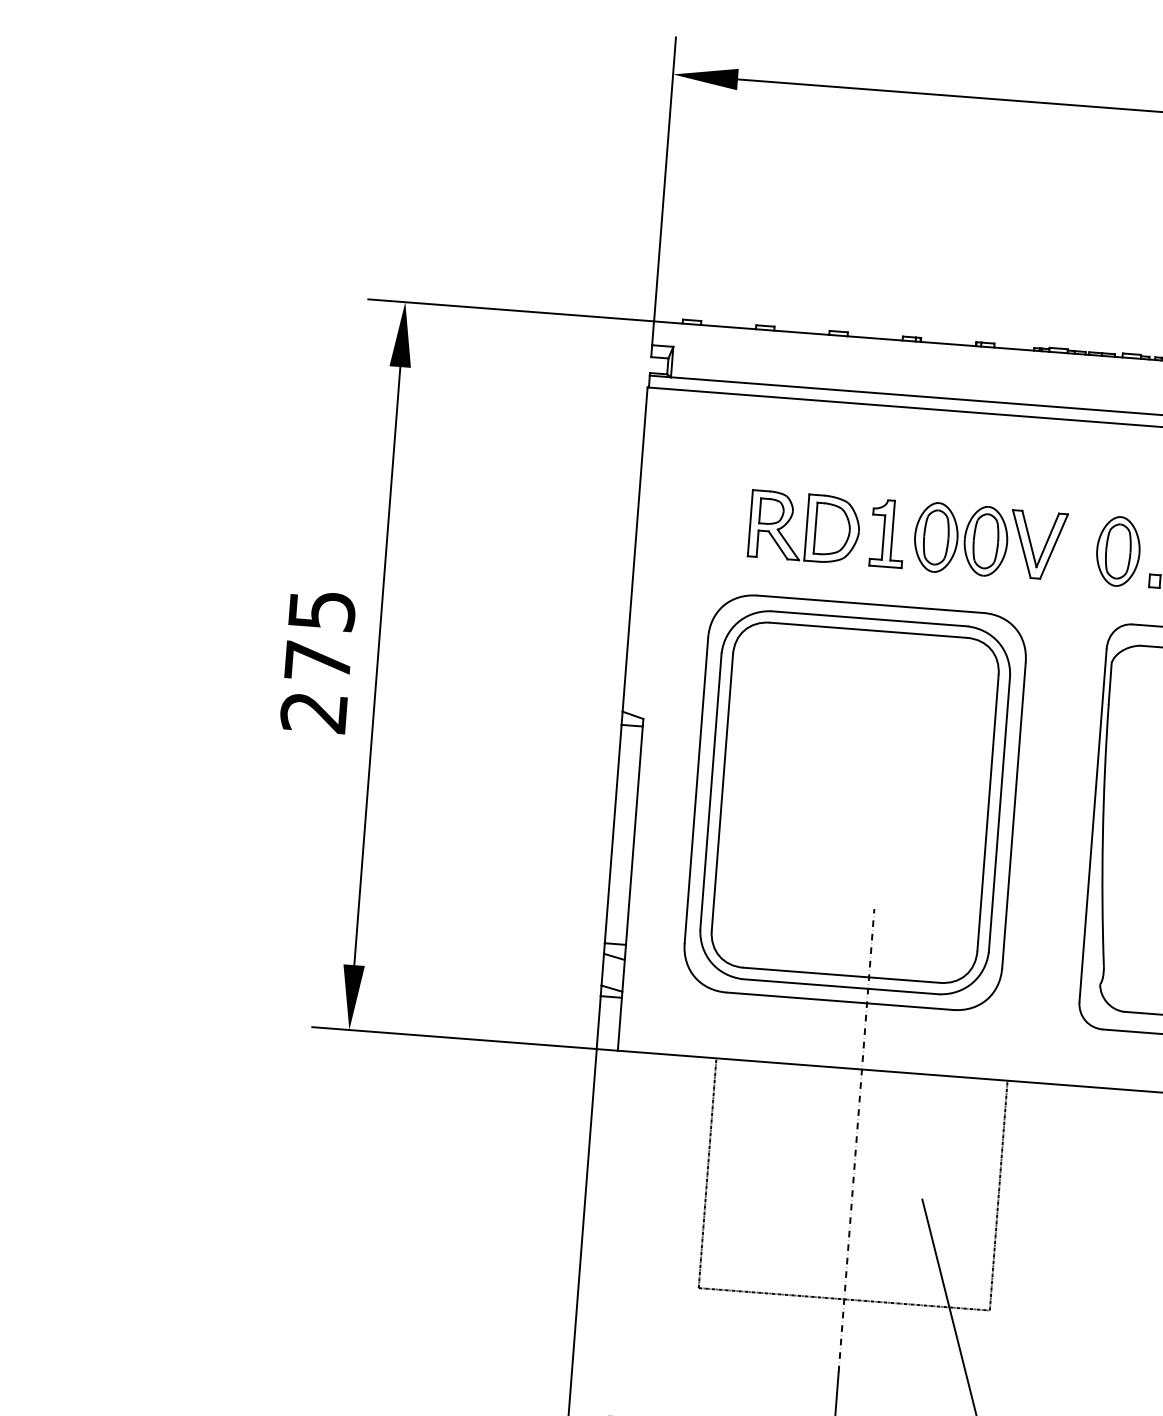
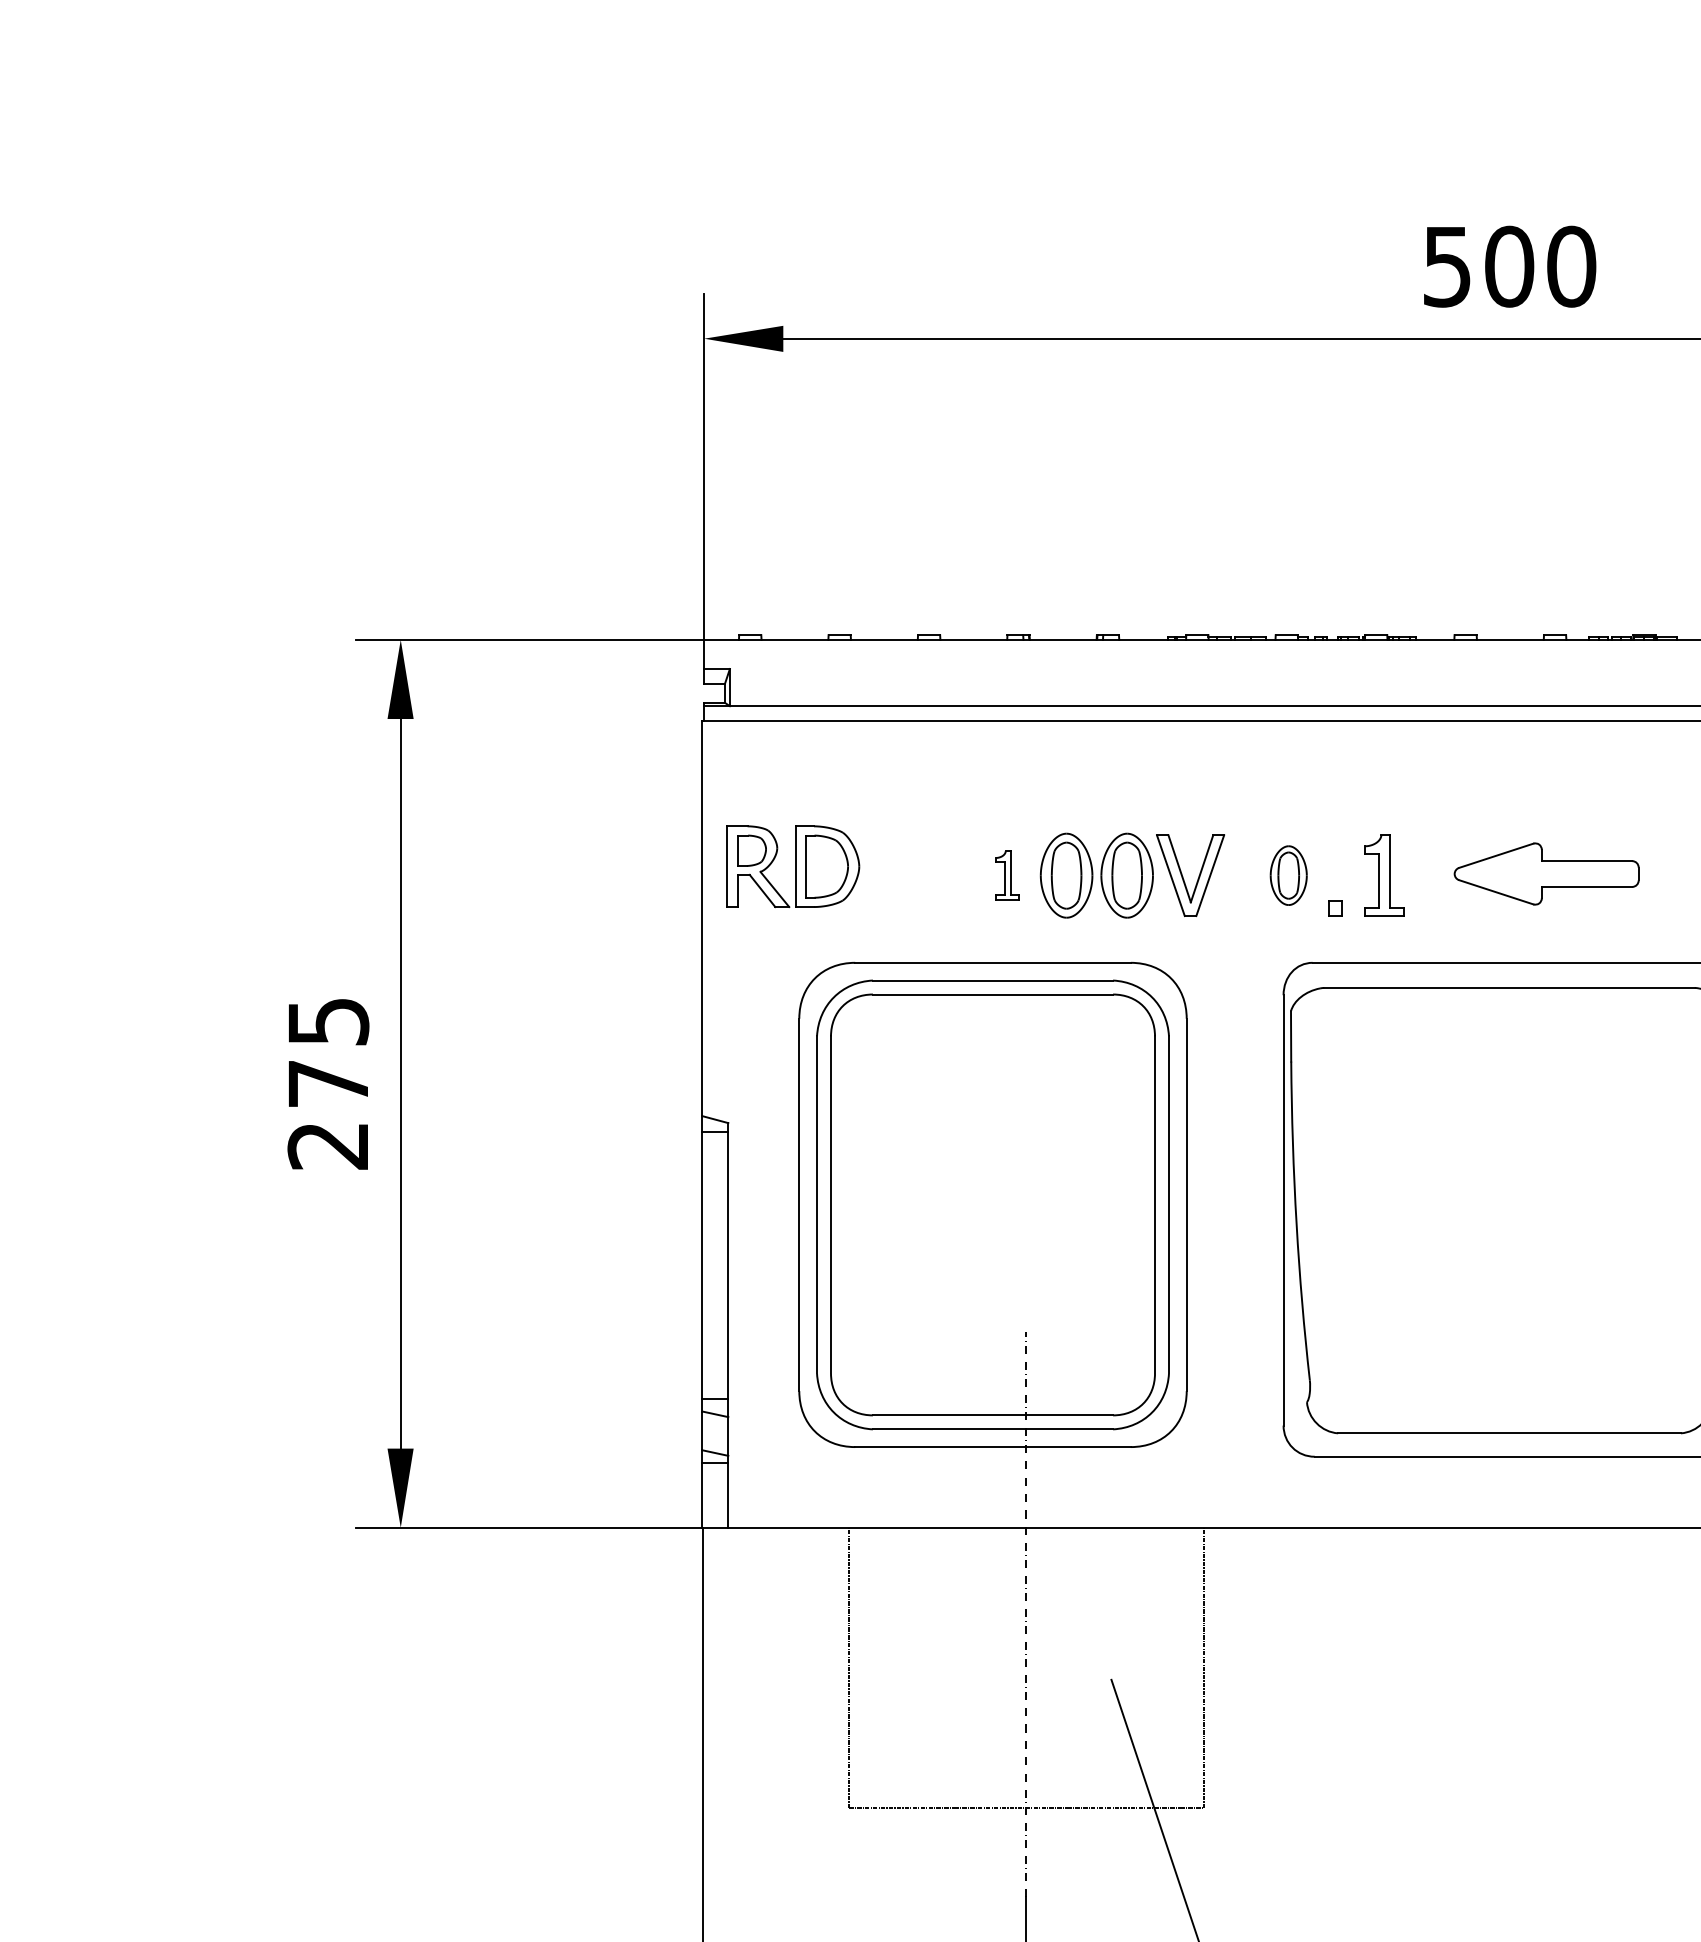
part: (805, 527) -> (793, 866), moved
part: (887, 533) -> (1007, 875), size x0.6
part: (1118, 551) -> (1288, 875), size x0.7

